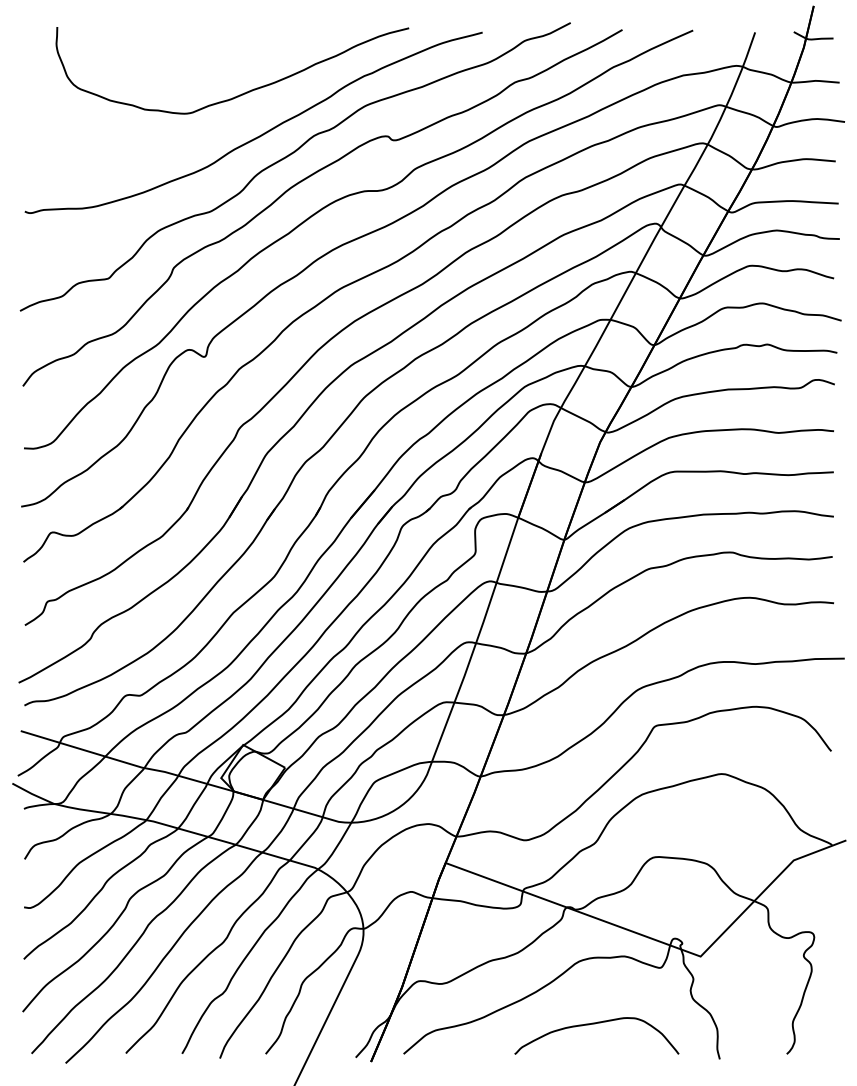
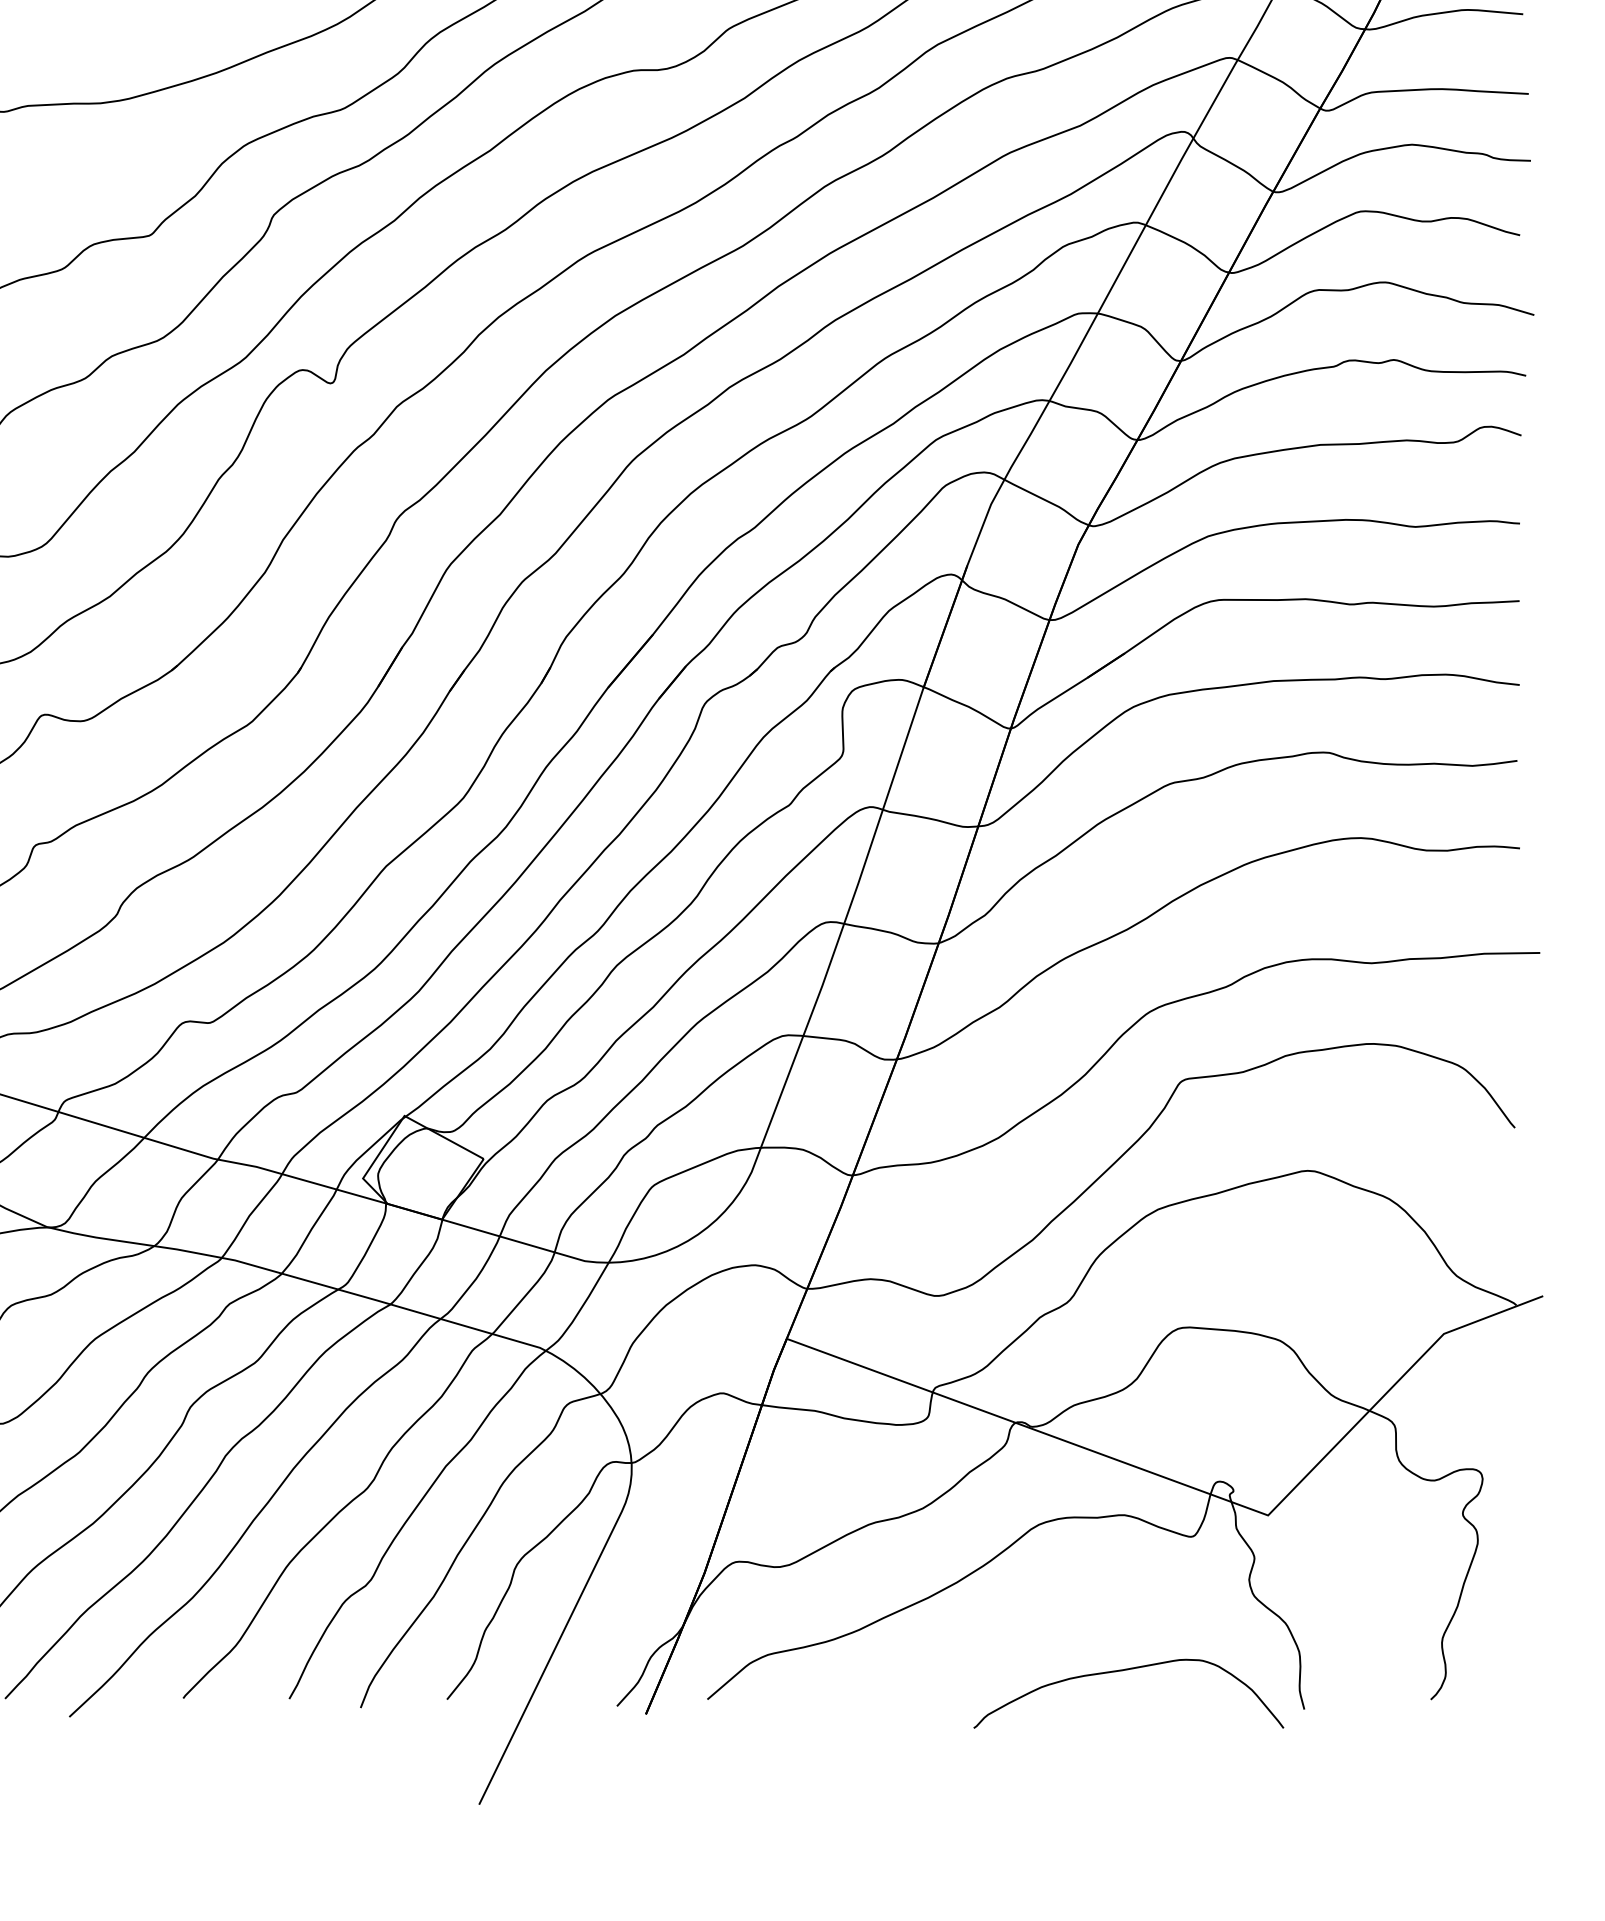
curve: (595, 1024) -> (1126, 1671), moved

